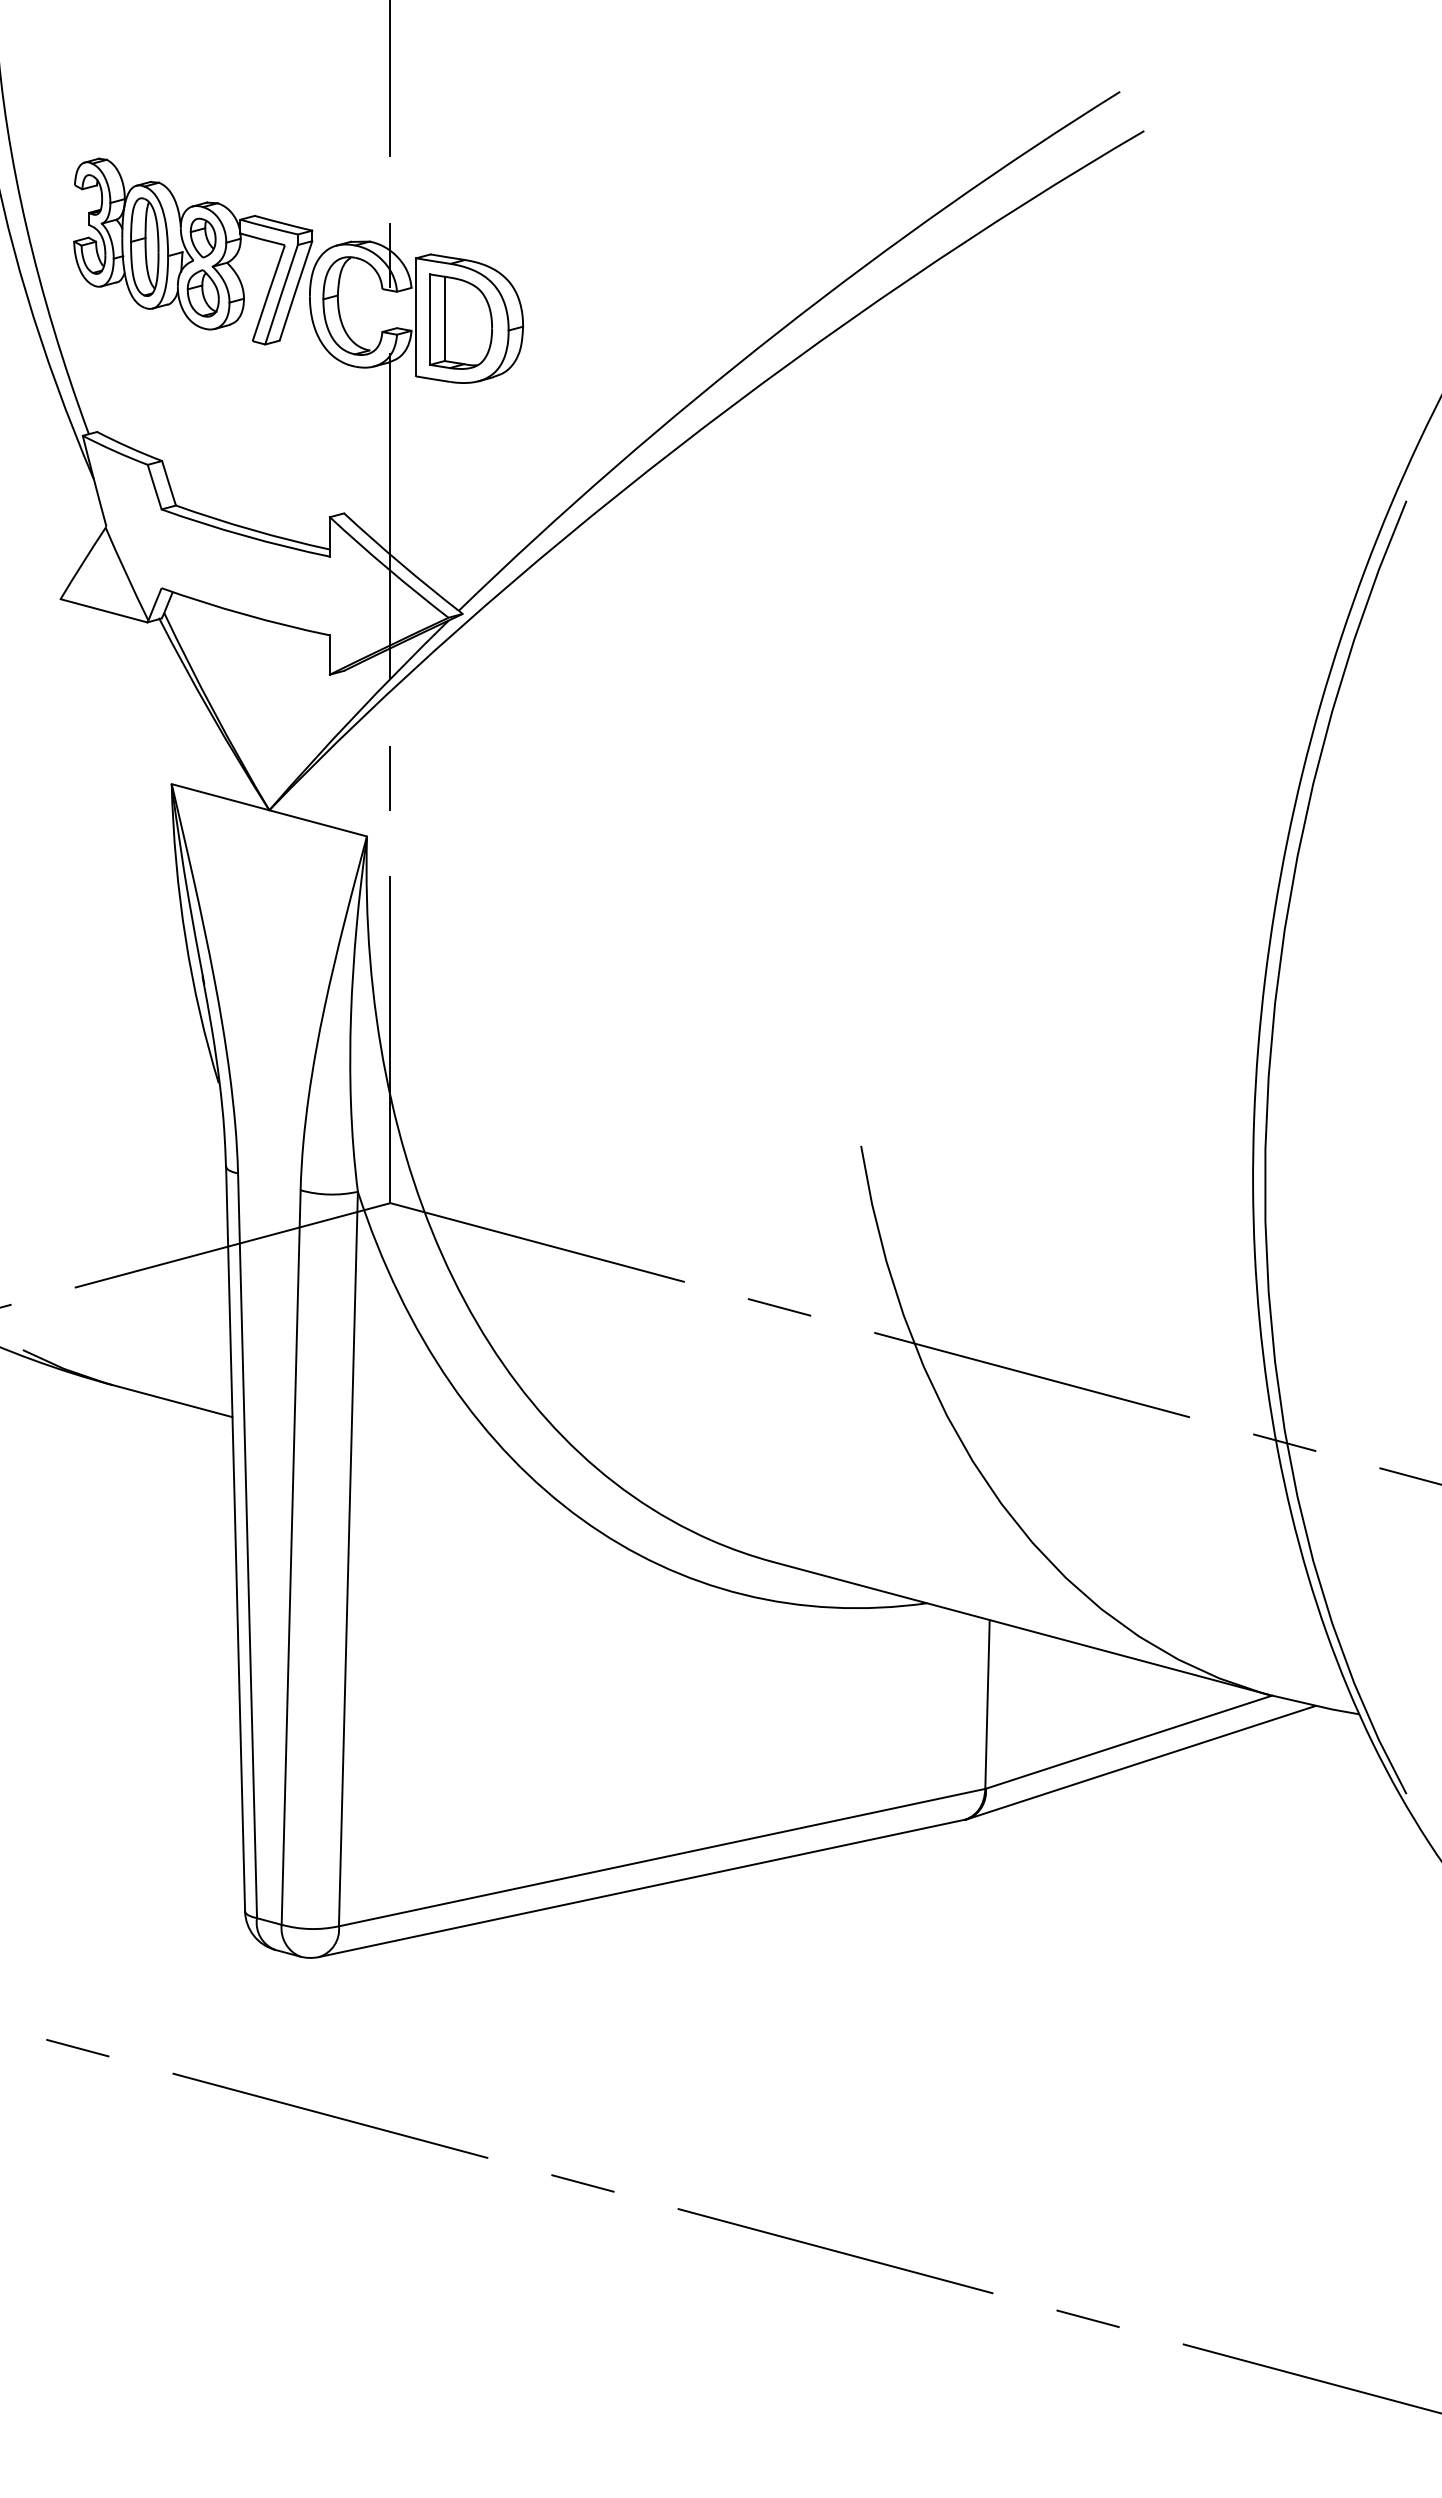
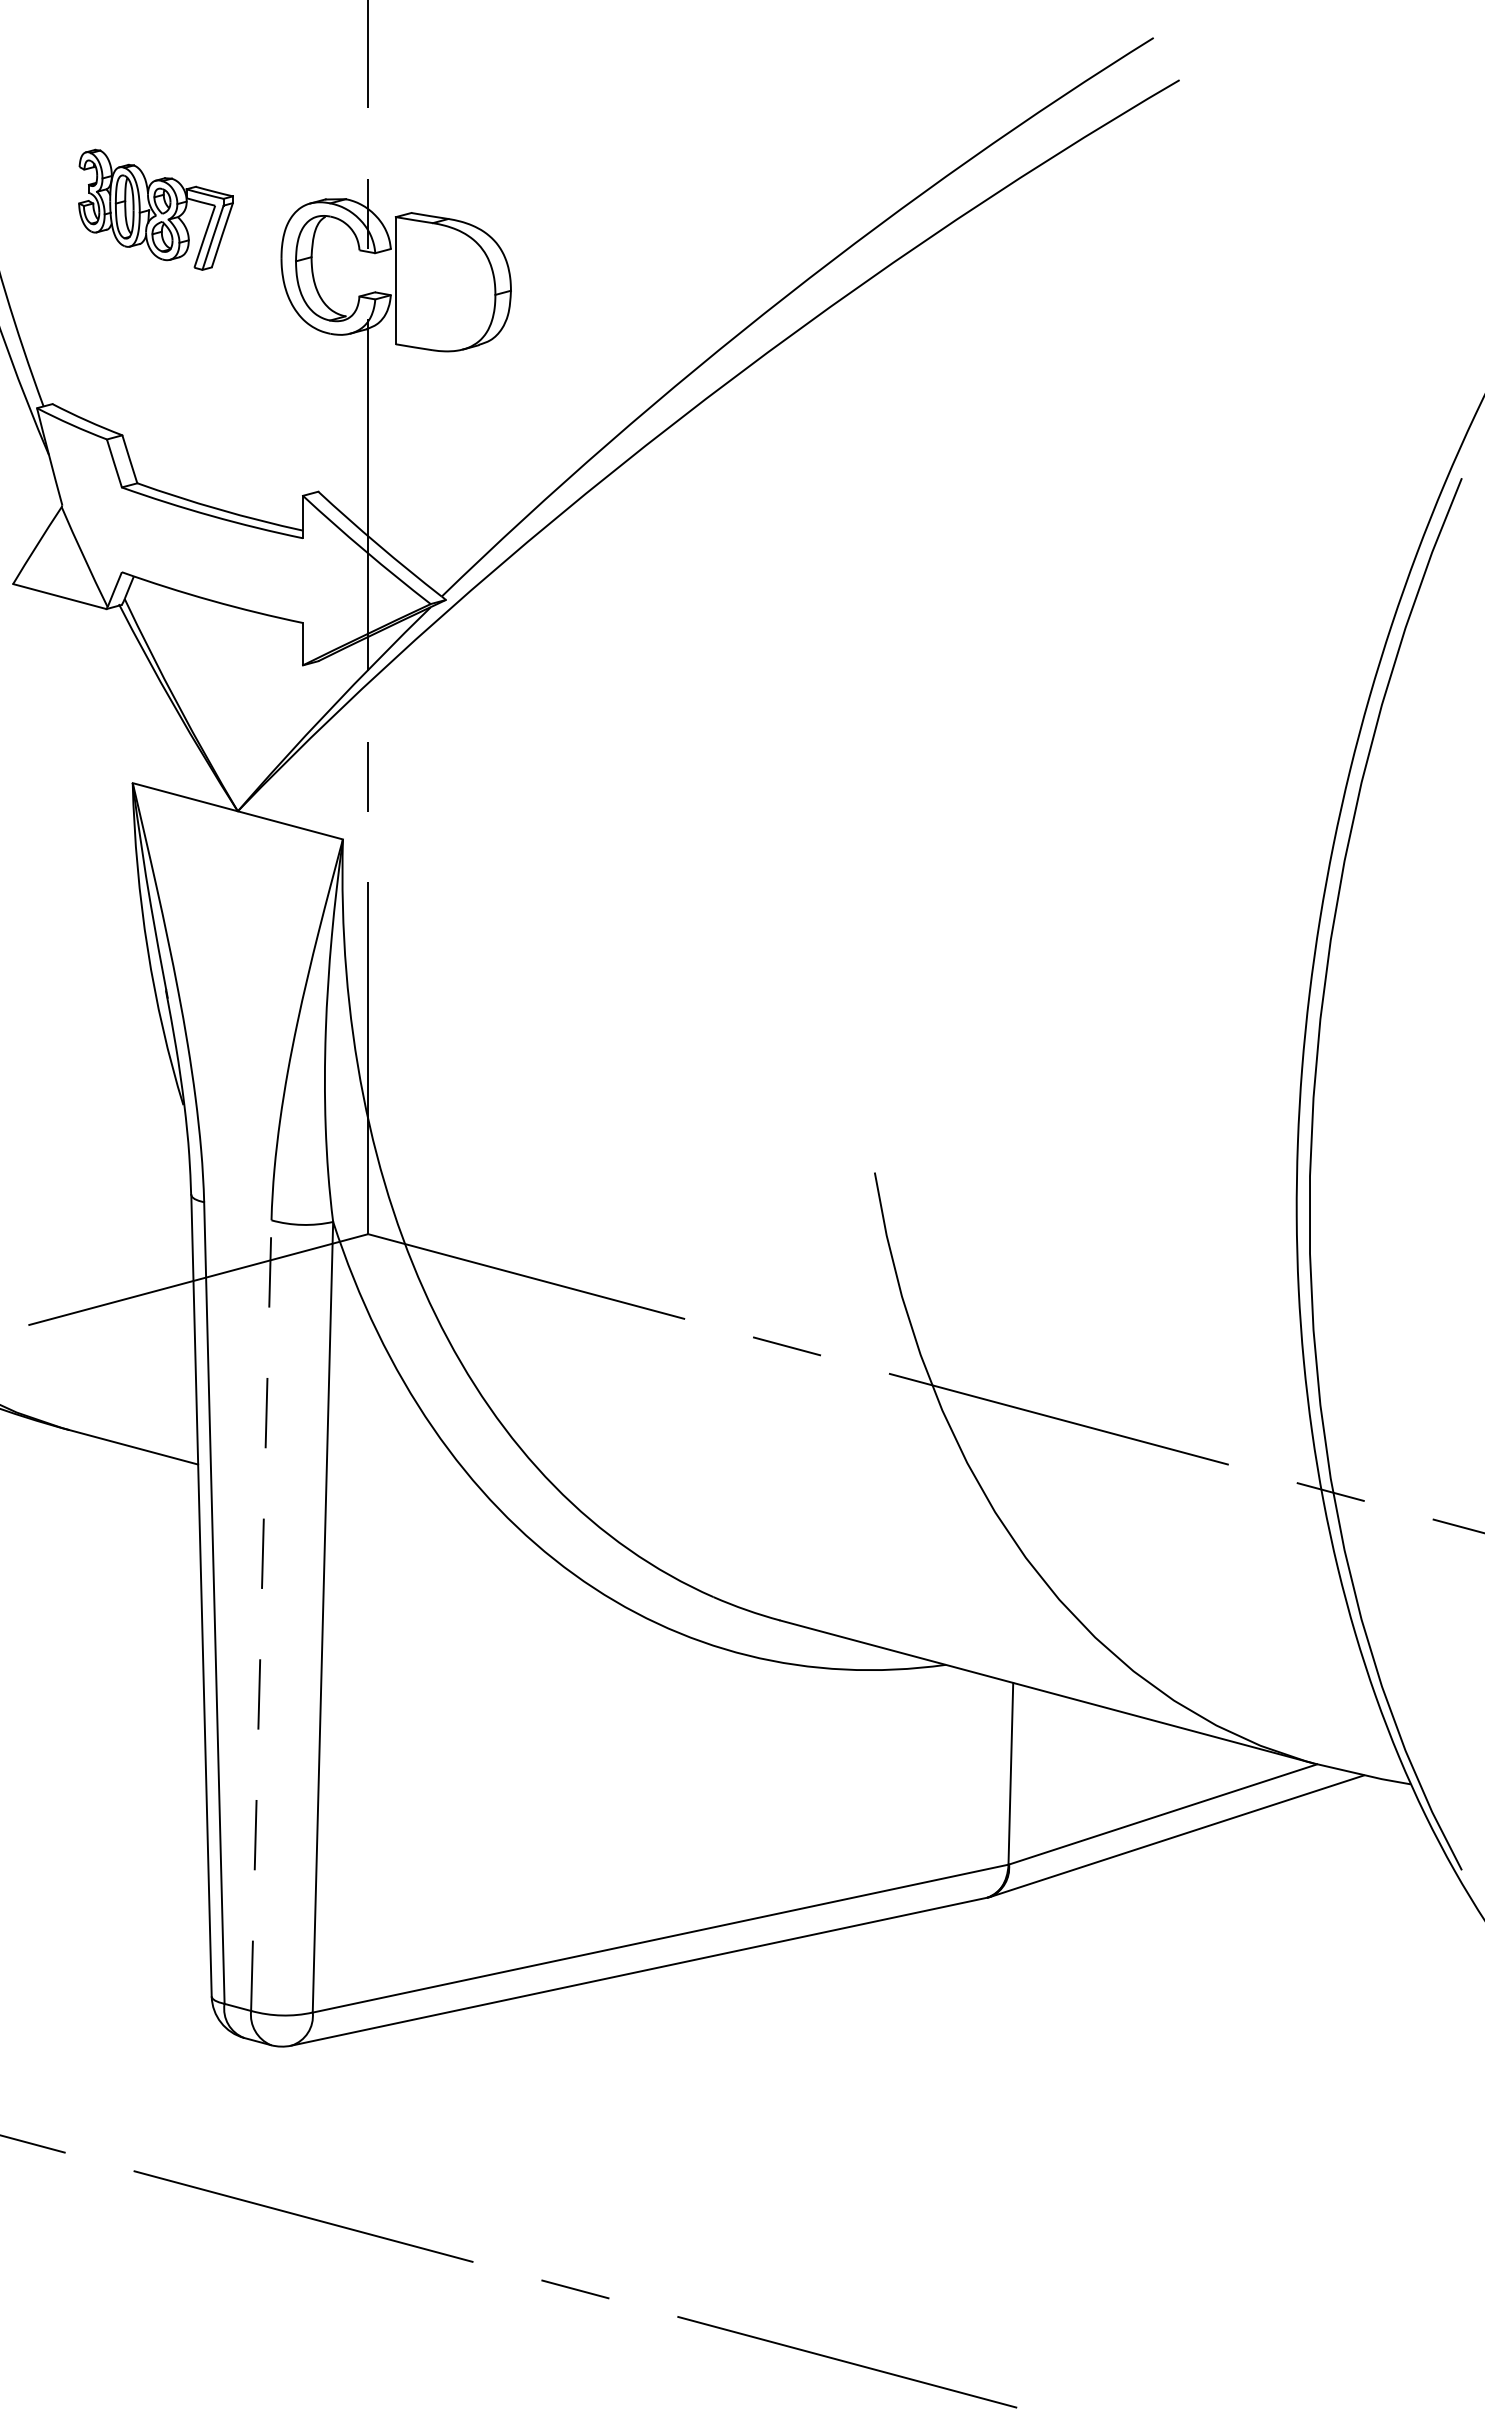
part: (193, 251) -> (156, 209), size x0.6
part: (460, 321) -> (443, 285), removed
line: (291, 1557) -> (261, 1615), solid -> dashed

